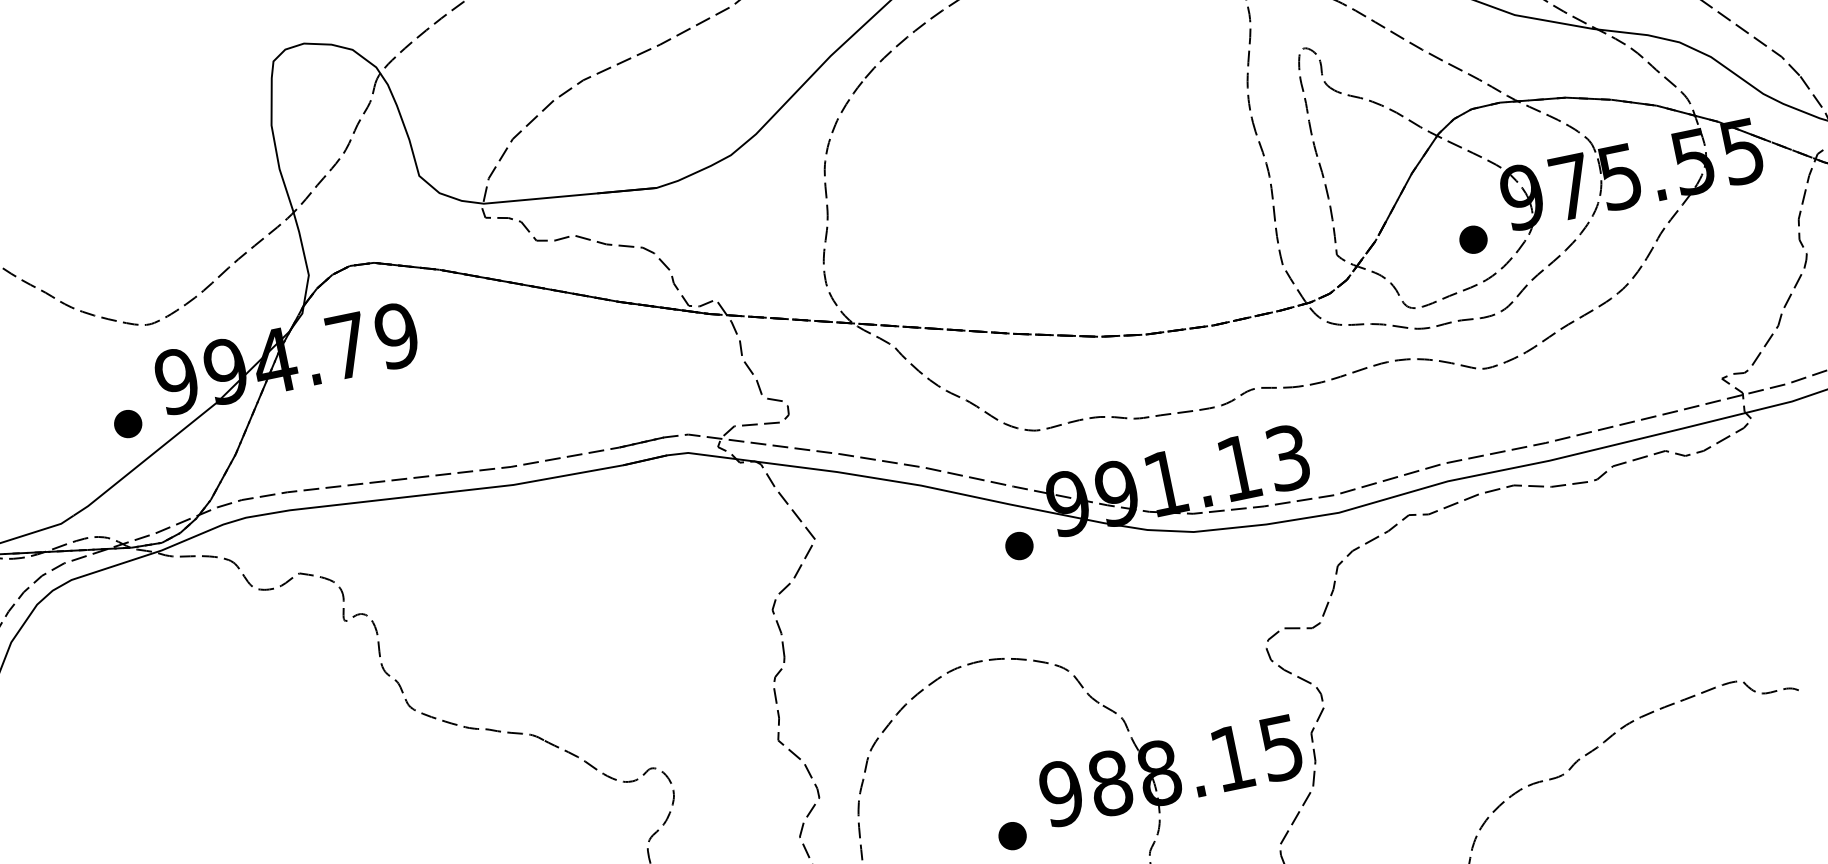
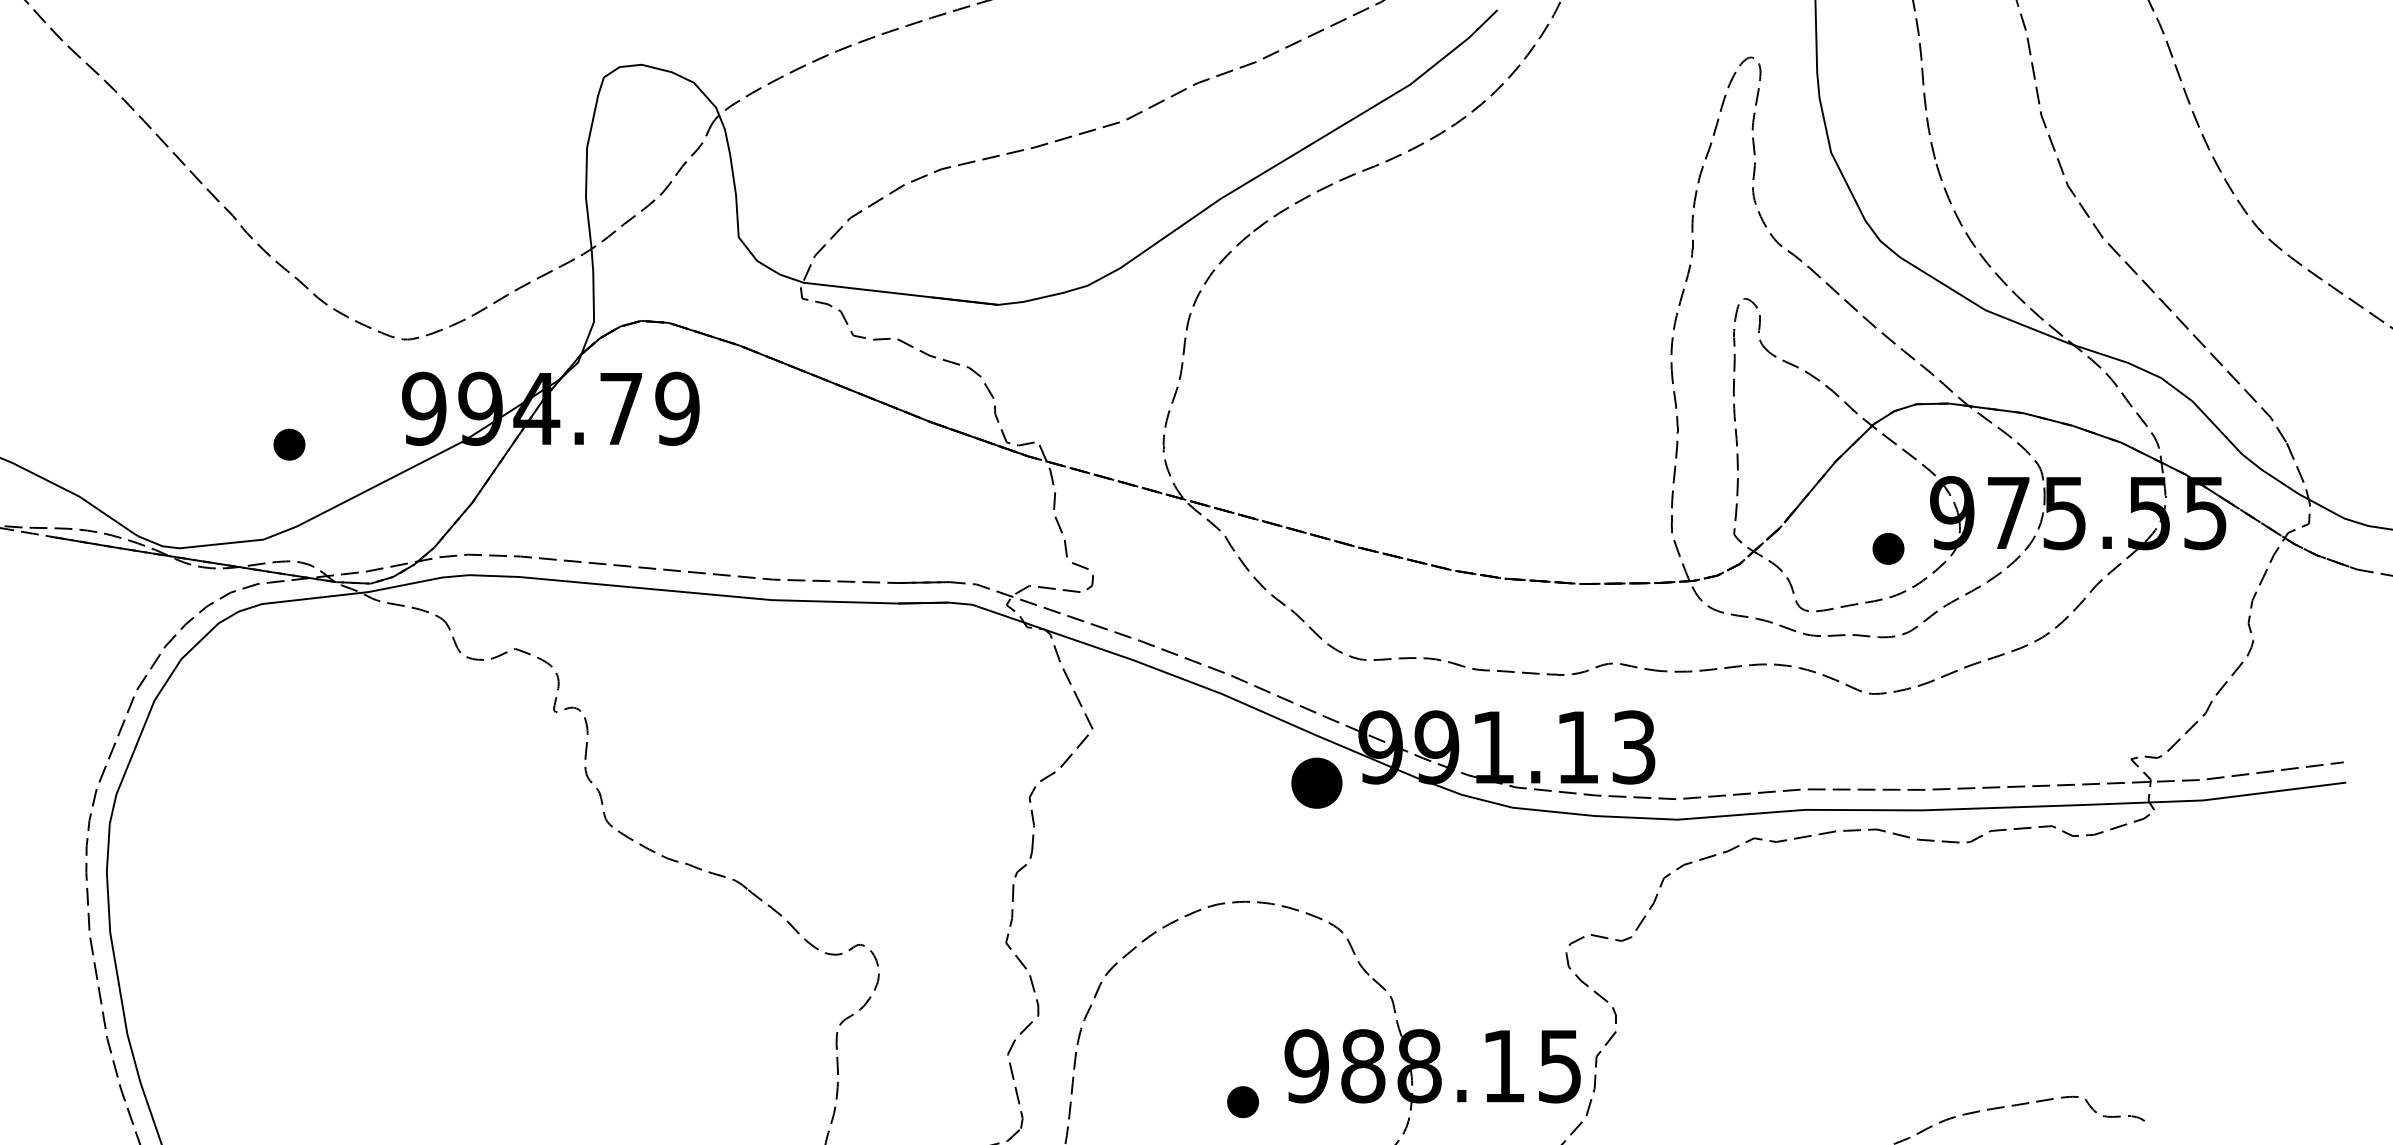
part: (128, 423) -> (289, 444), moved
part: (1019, 546) -> (1316, 783), size x1.6

